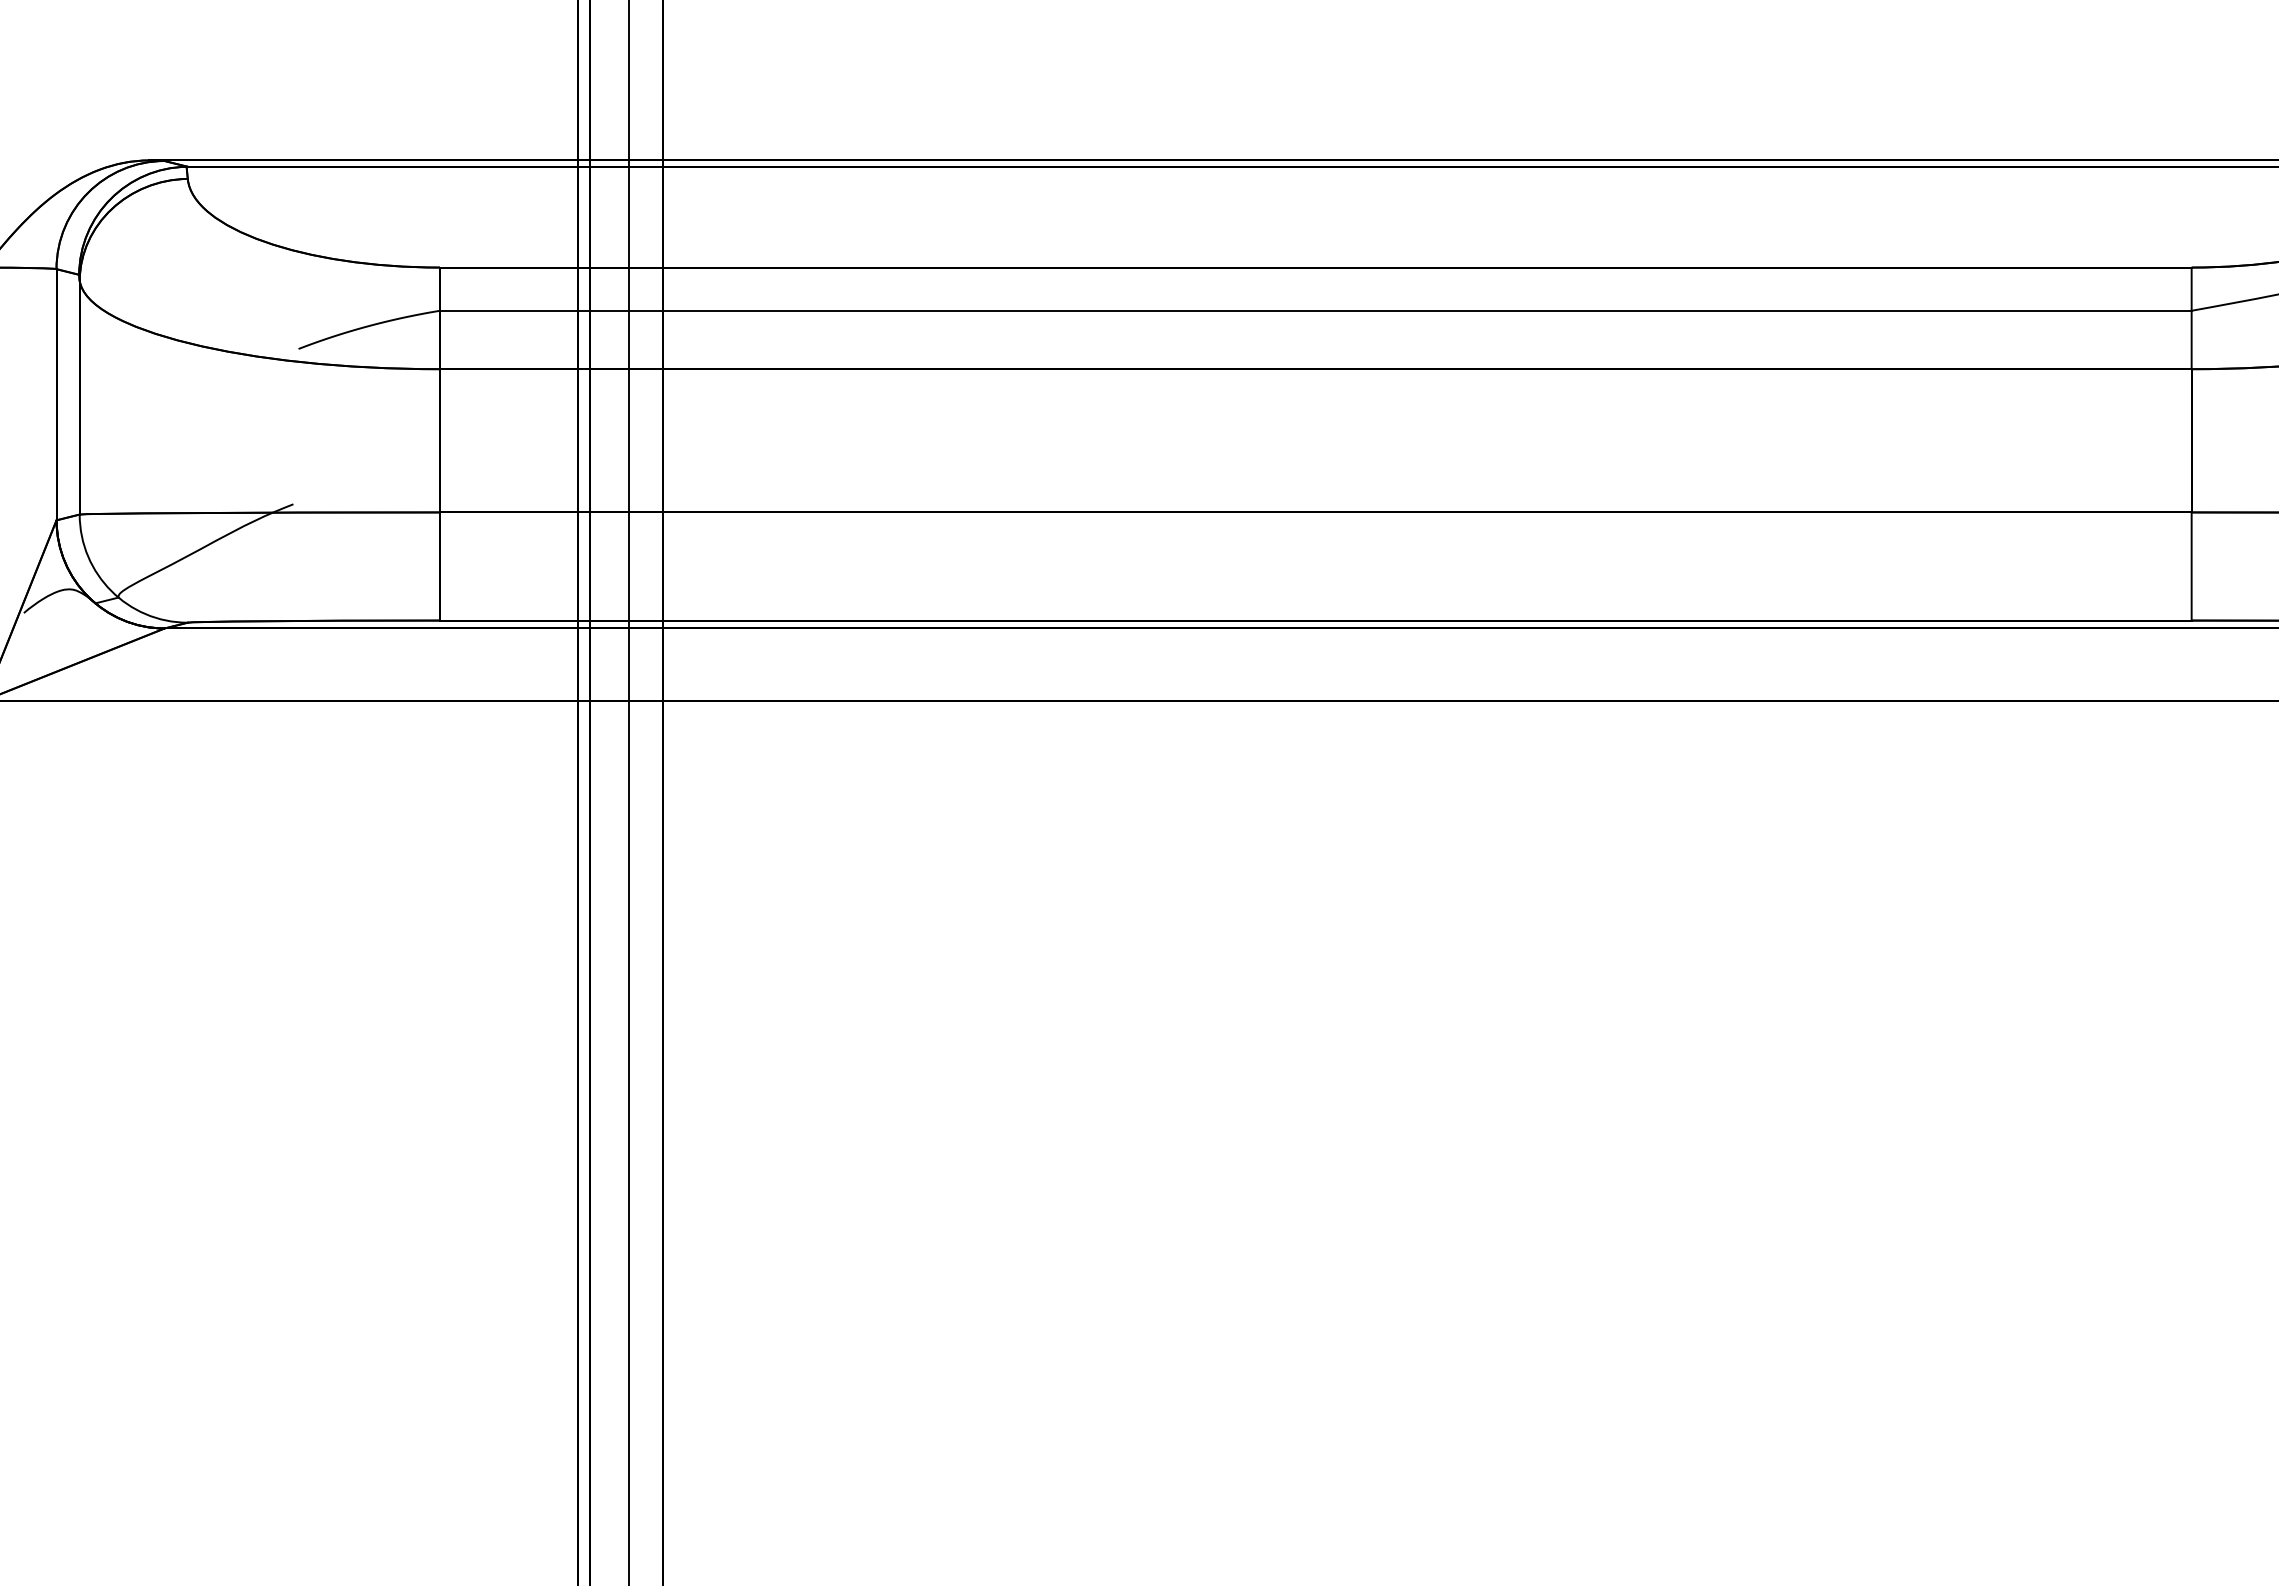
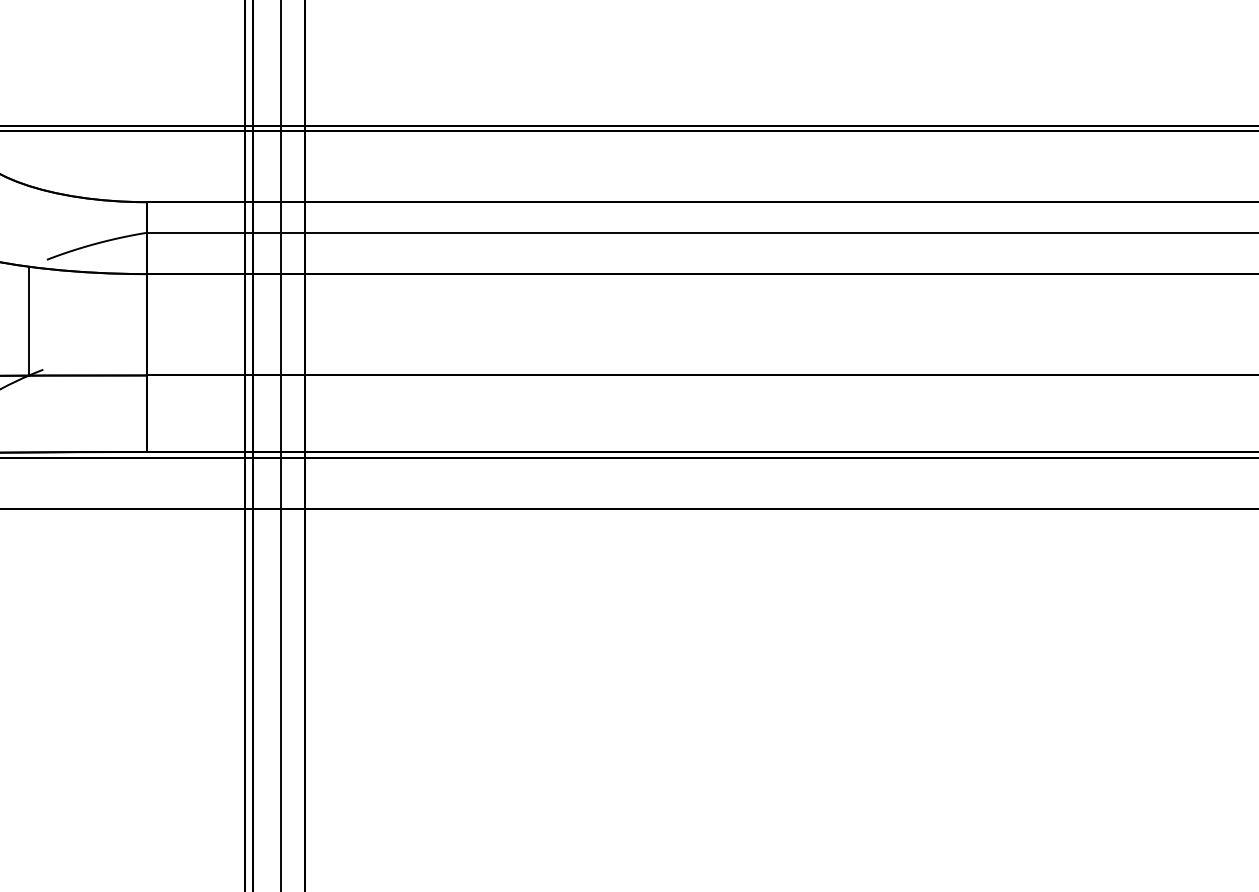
line: (273, 435) -> (29, 321), added

